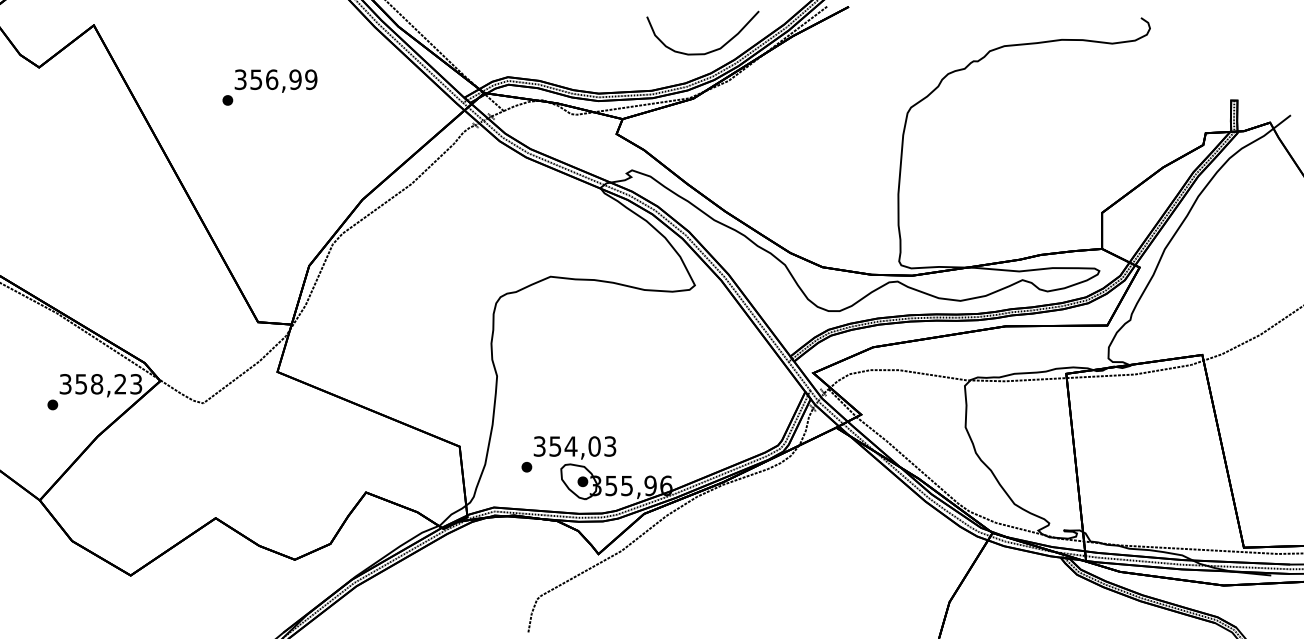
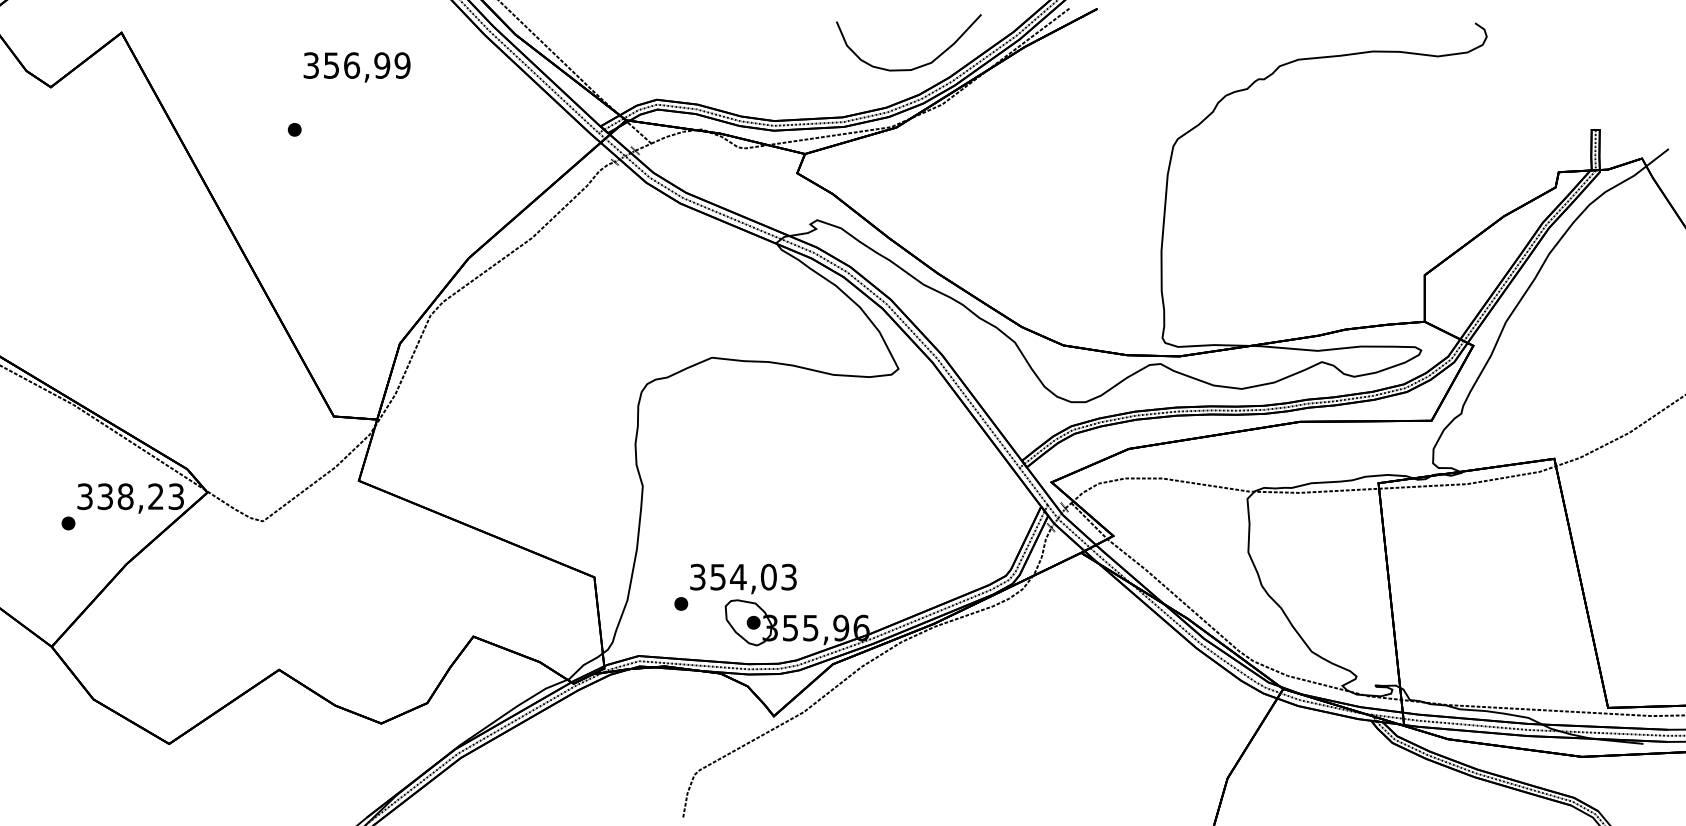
text: (275, 80) -> (356, 66), moved
text: (81, 383) -> (105, 495), 358,23 -> 338,23

